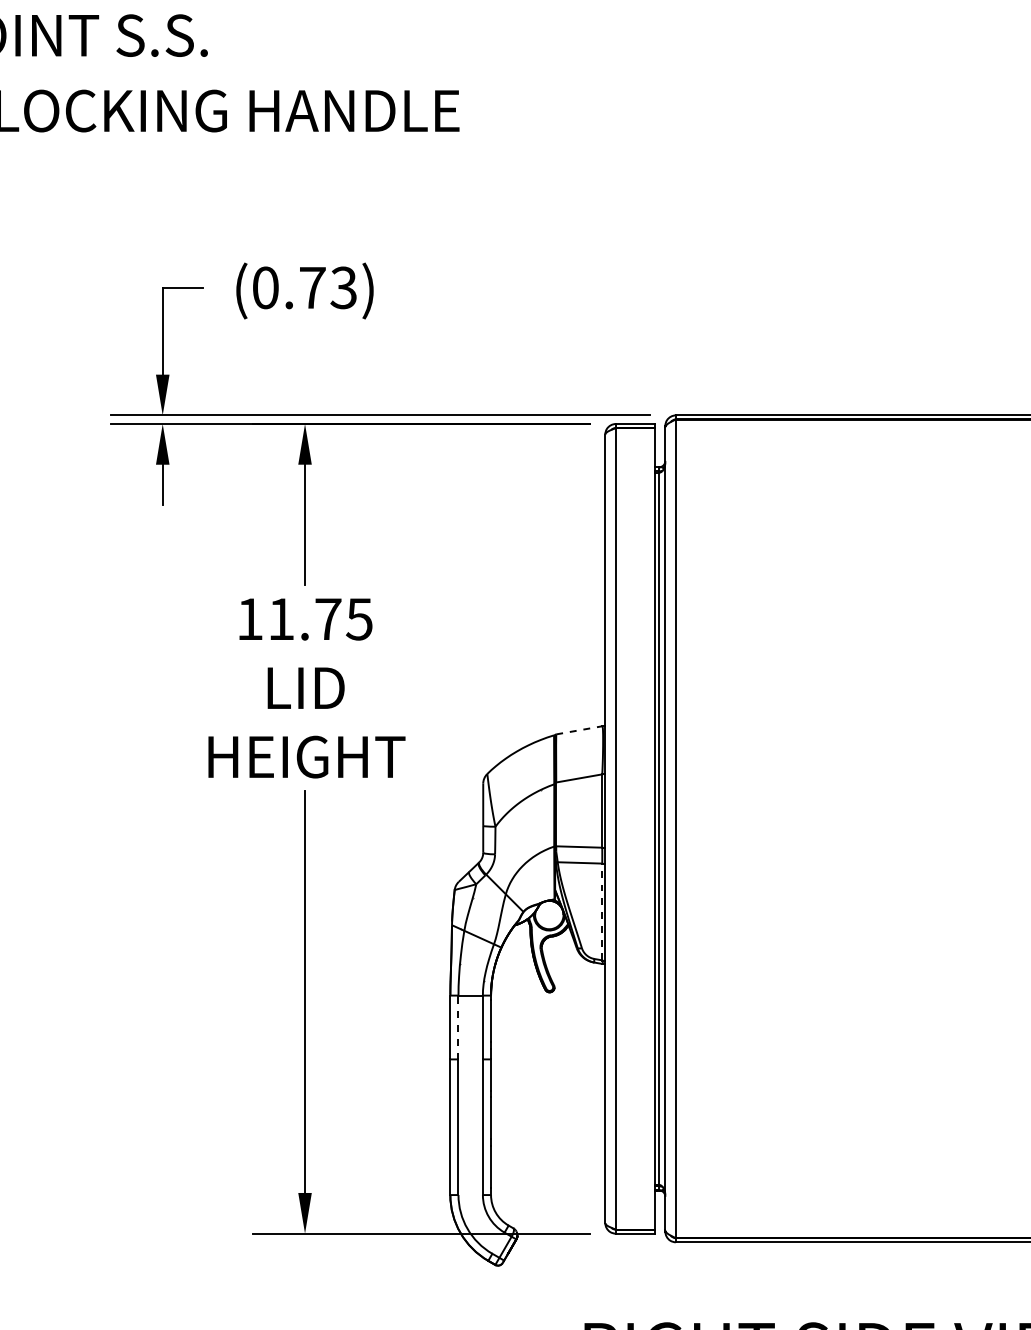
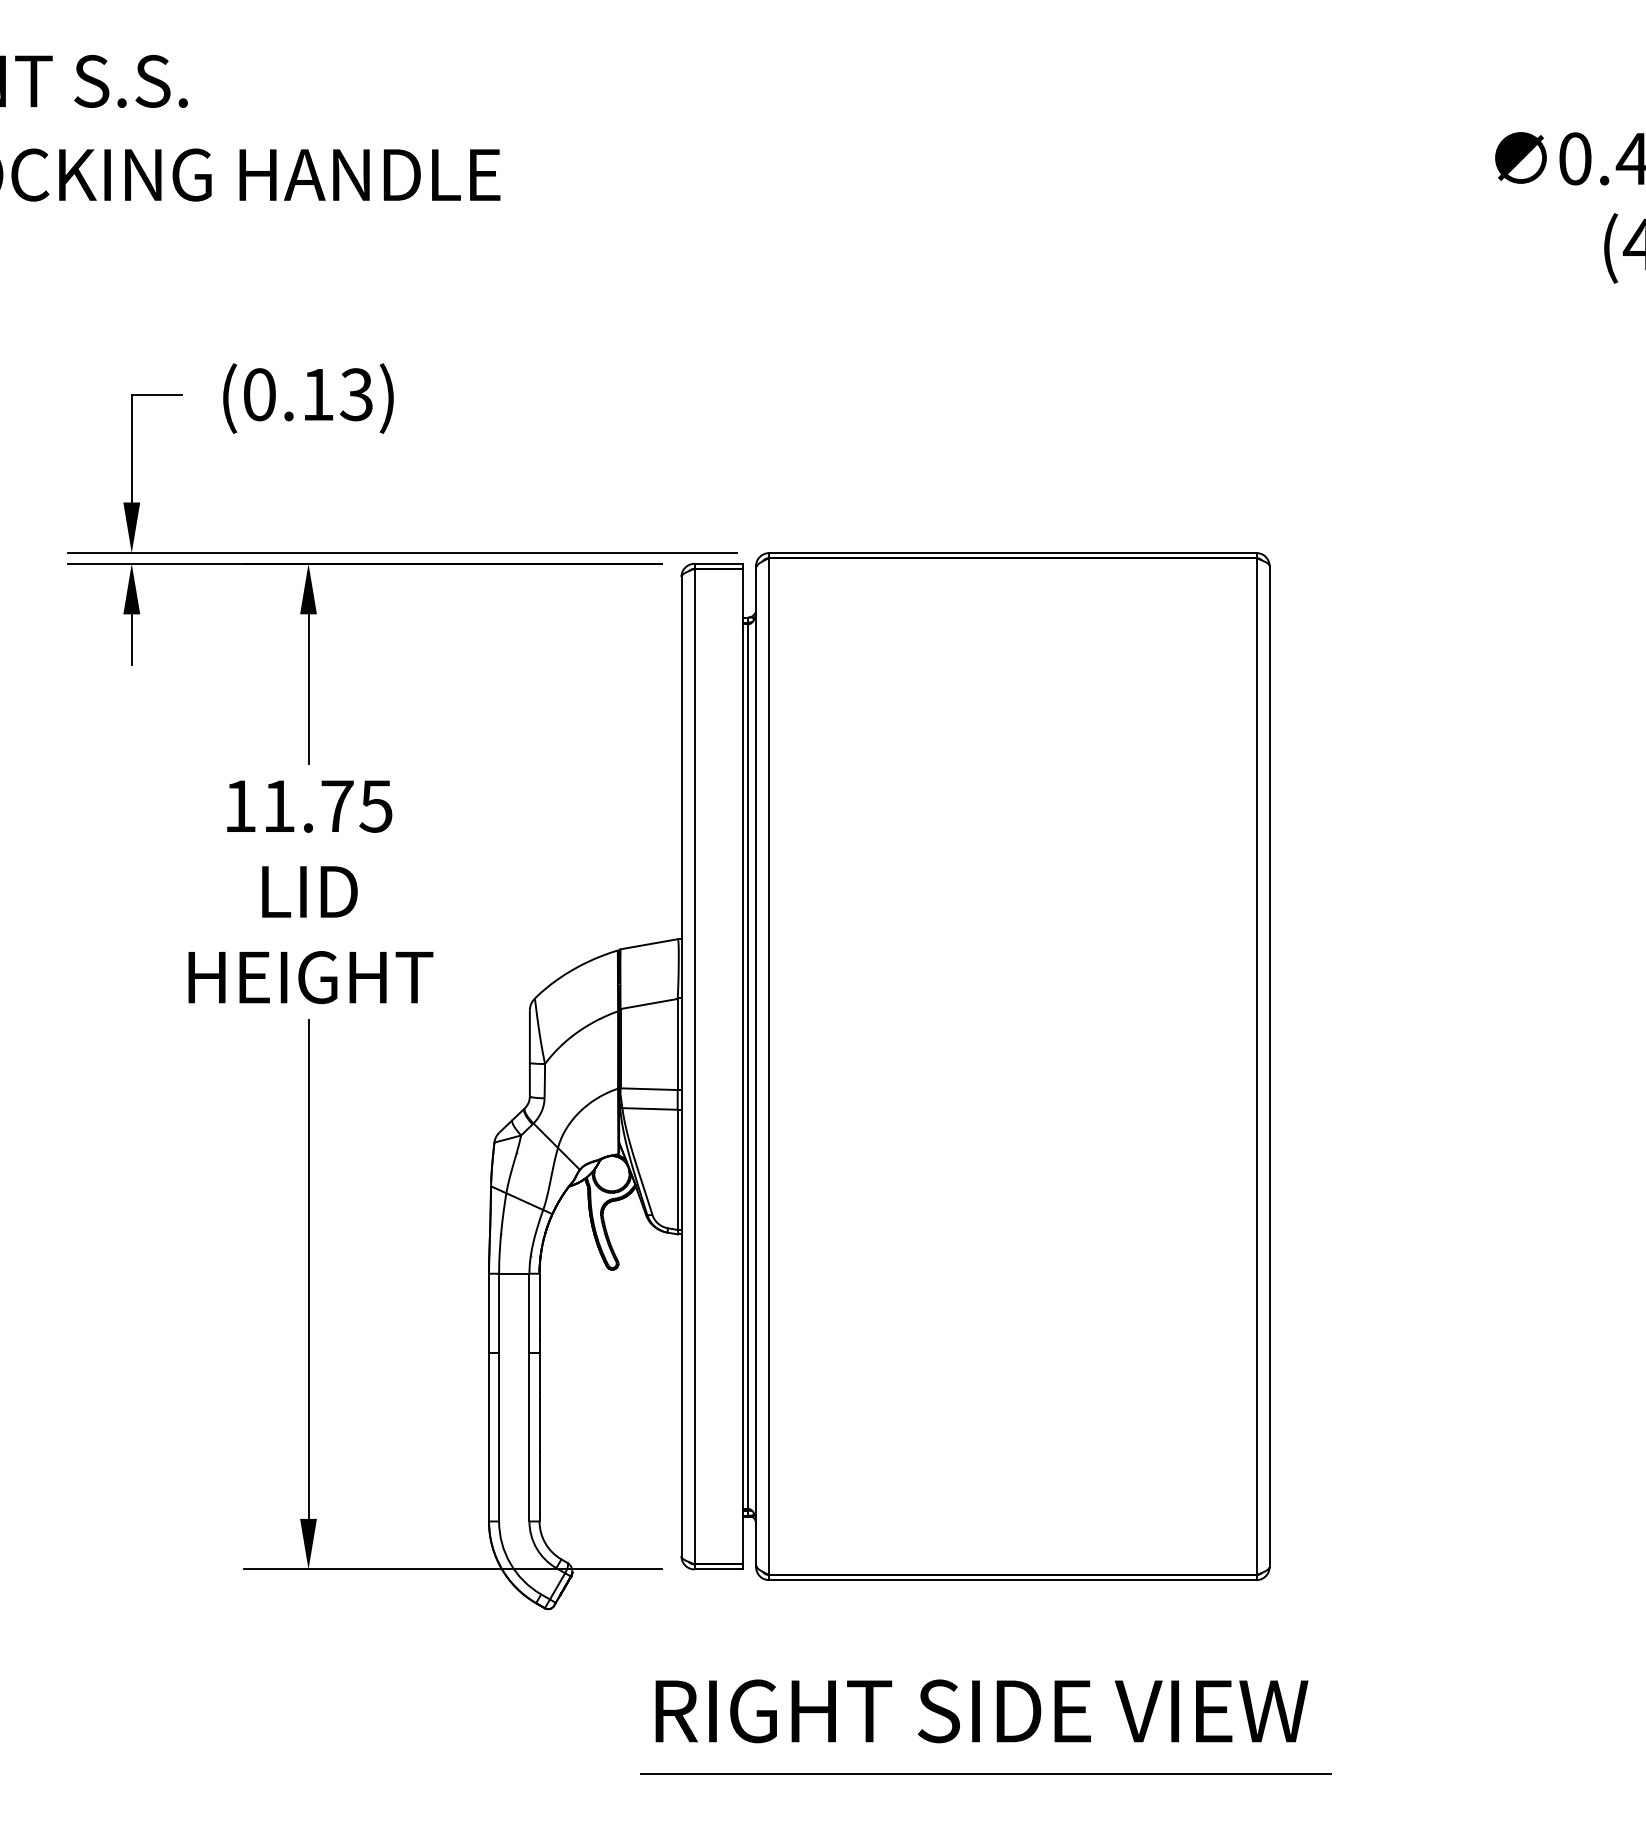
text: (313, 287) -> (318, 394), (0.73) -> (0.13)
line: (579, 730) -> (649, 944), dashed -> solid
line: (602, 911) -> (677, 1169), dashed -> solid
line: (458, 1027) -> (499, 1313), dashed -> solid

